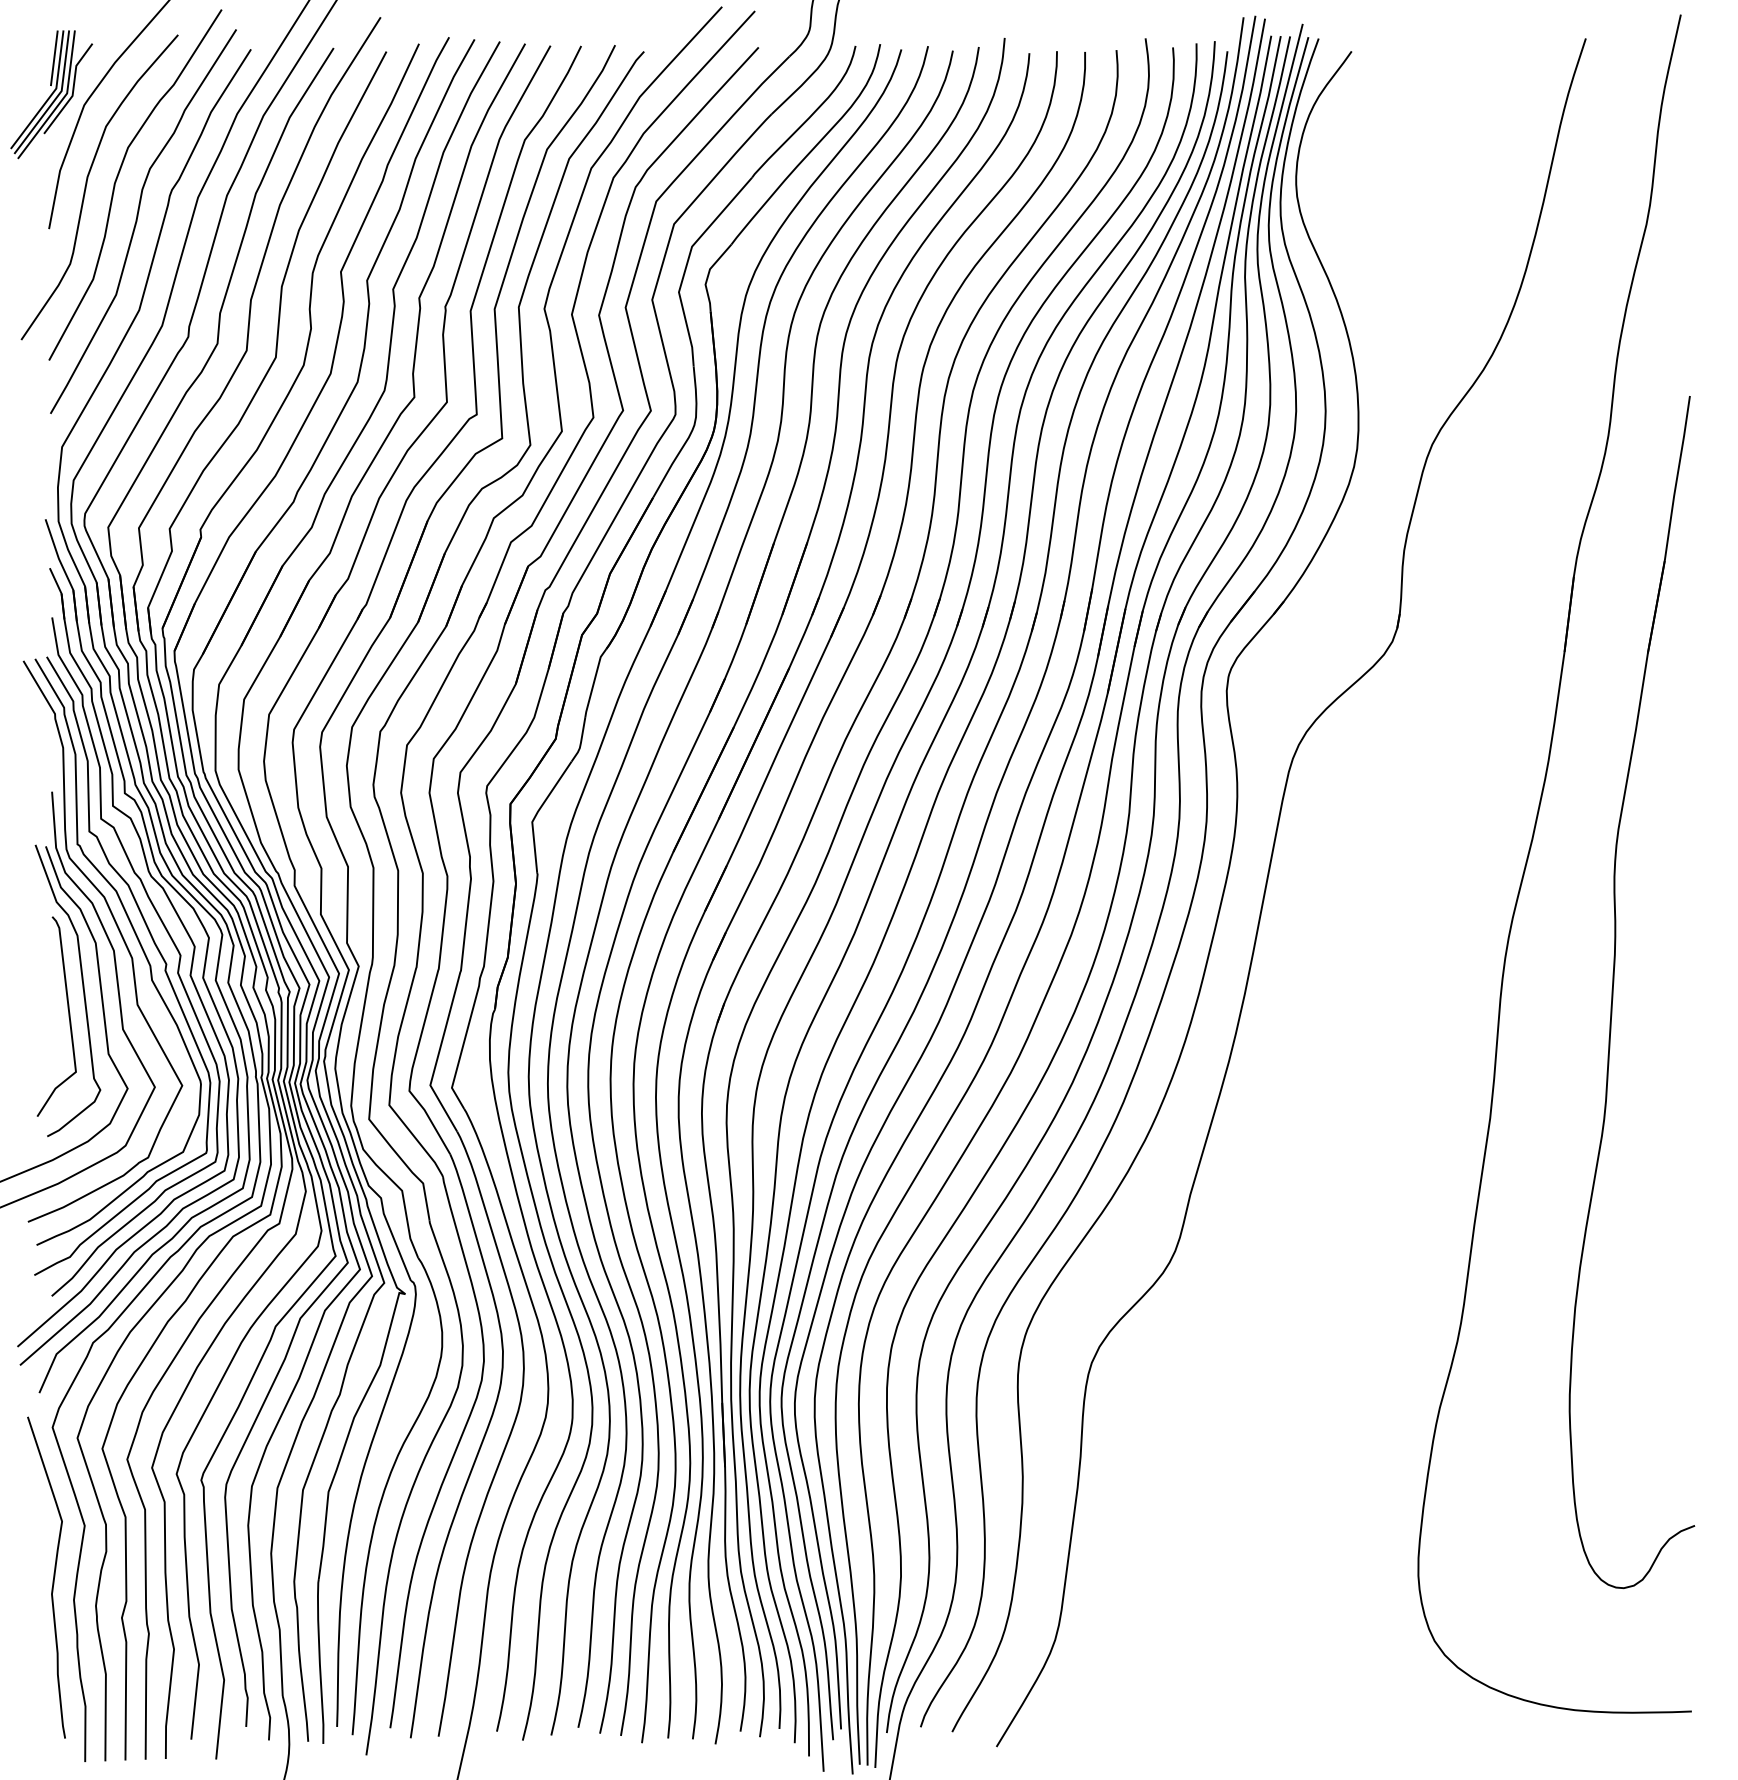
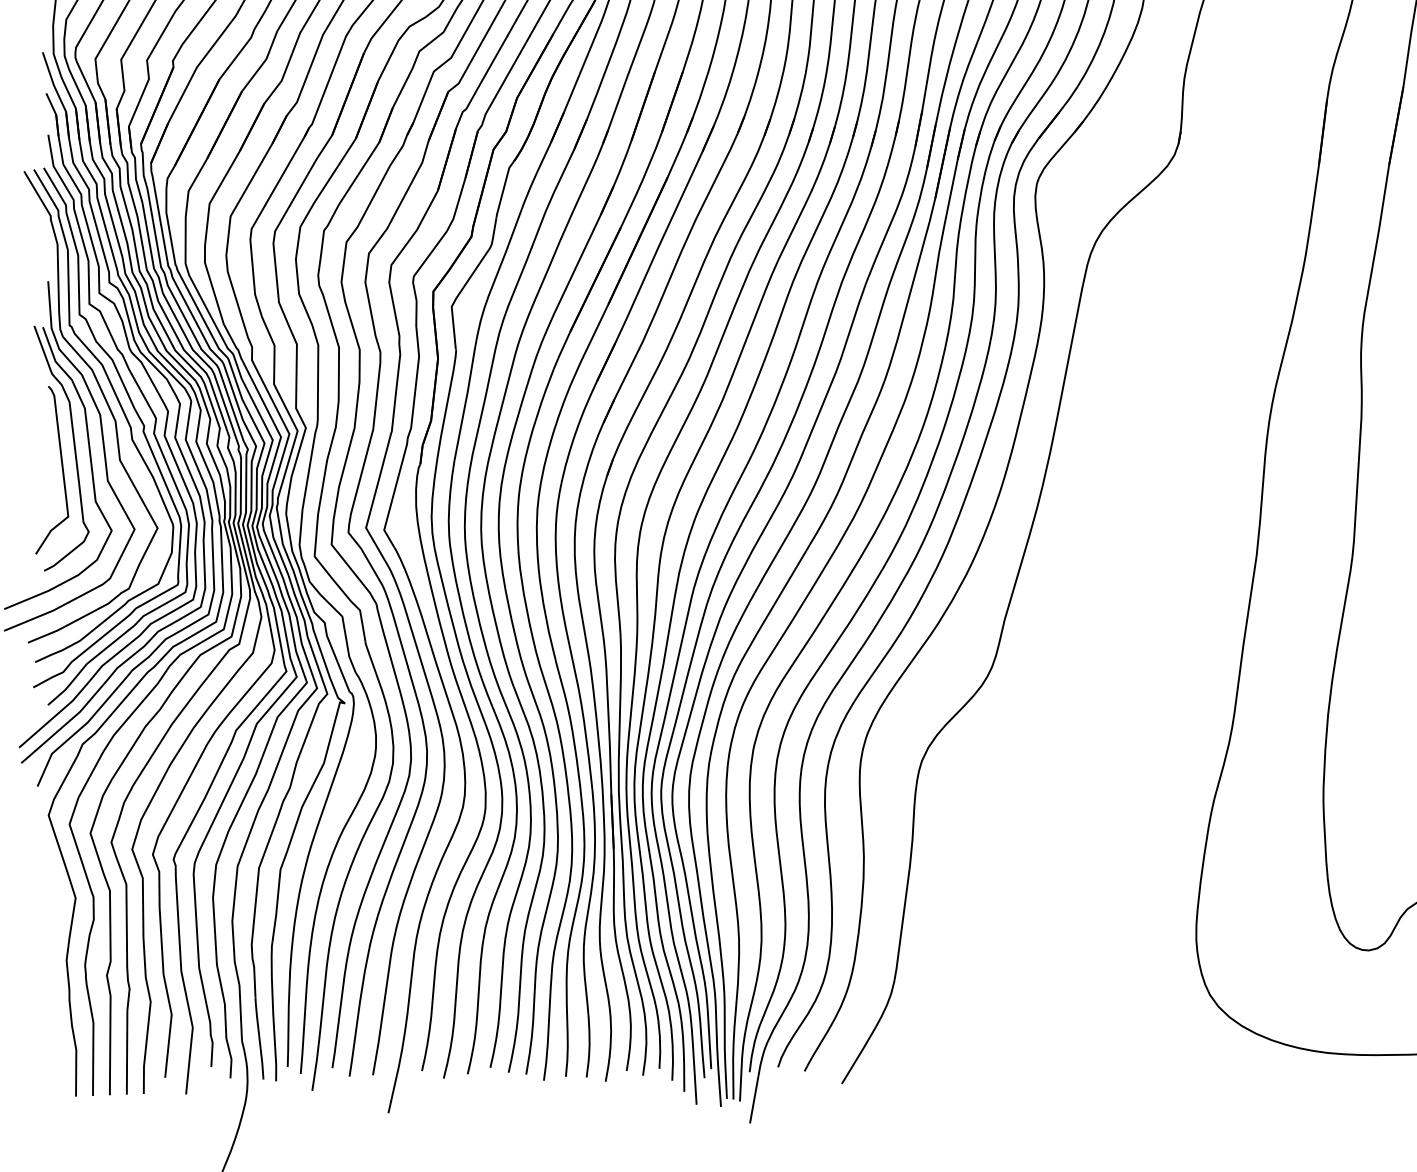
curve: (52, 1580) -> (48, 944), removed

